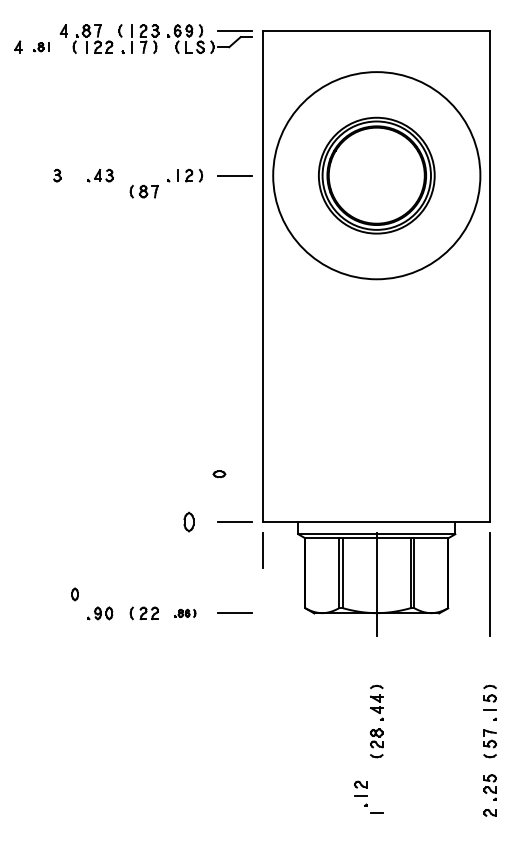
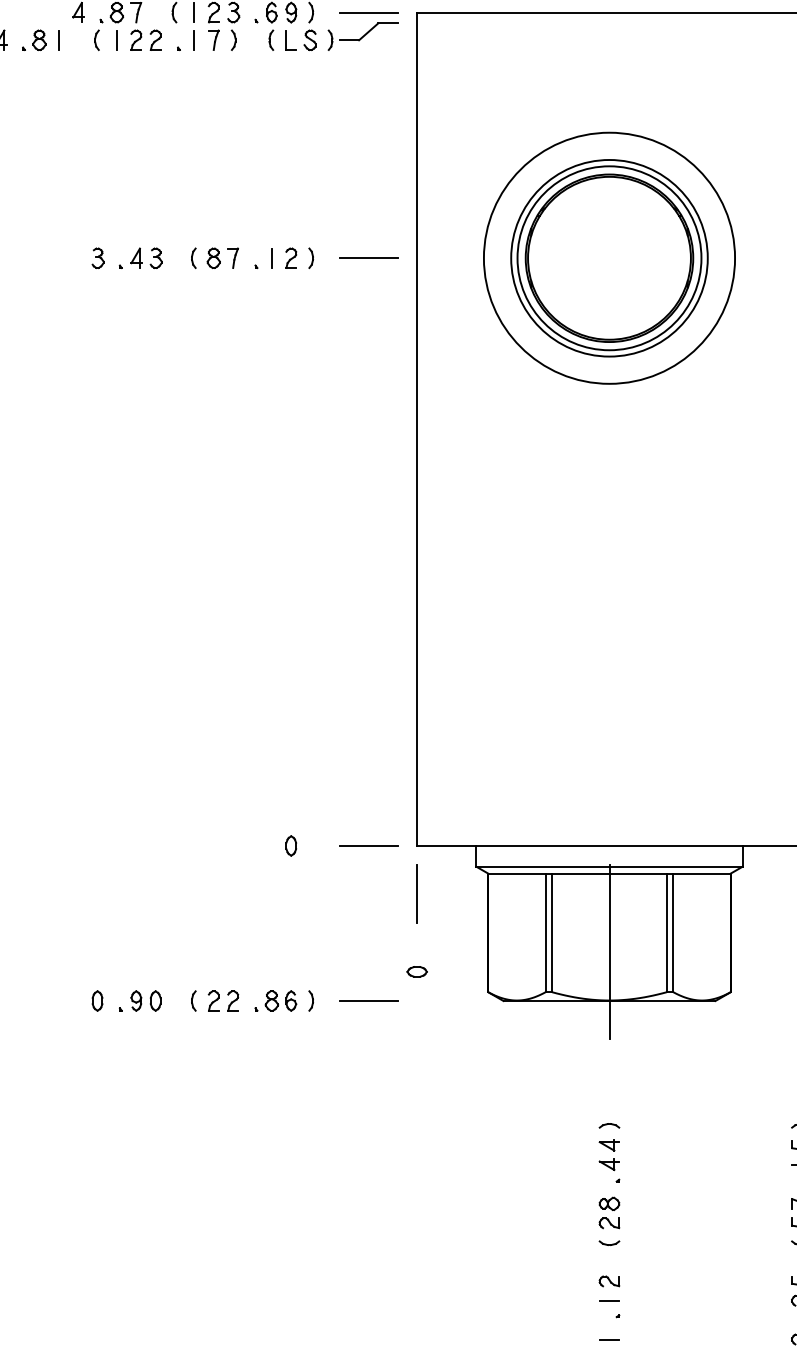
part: (41, 46) -> (40, 39), size x1.43
part: (57, 175) -> (98, 257), moved
circle: (376, 175) -> (609, 257), size x0.71
part: (143, 191) -> (213, 257), moved
part: (219, 474) -> (417, 972), moved
part: (189, 521) -> (291, 845), size x0.62
part: (74, 594) -> (96, 1001), moved
part: (185, 613) -> (284, 1001), size x1.67
part: (360, 793) -> (609, 1296), moved

